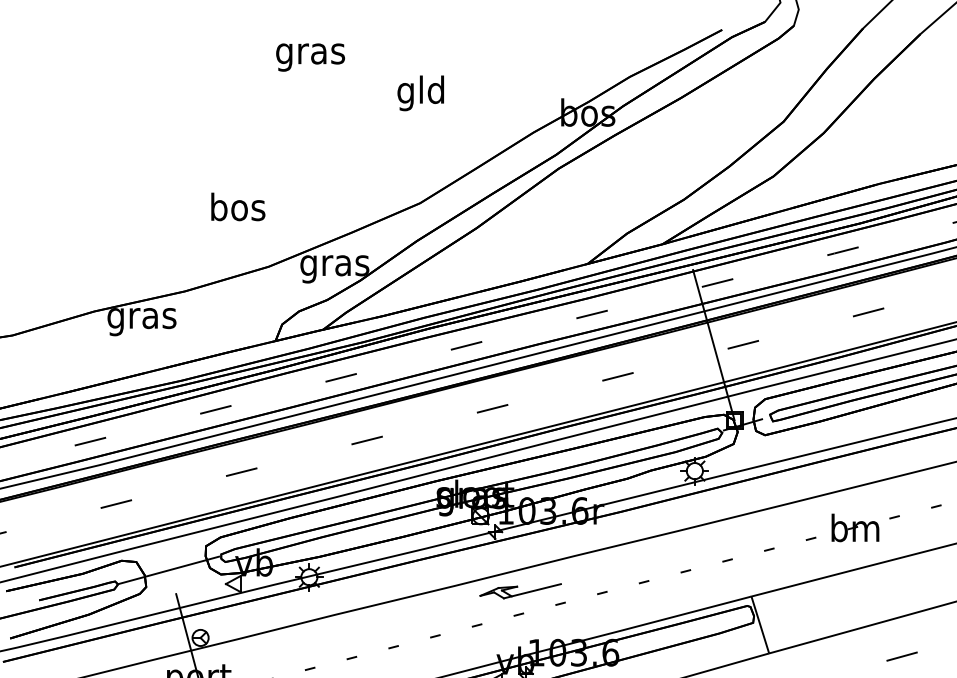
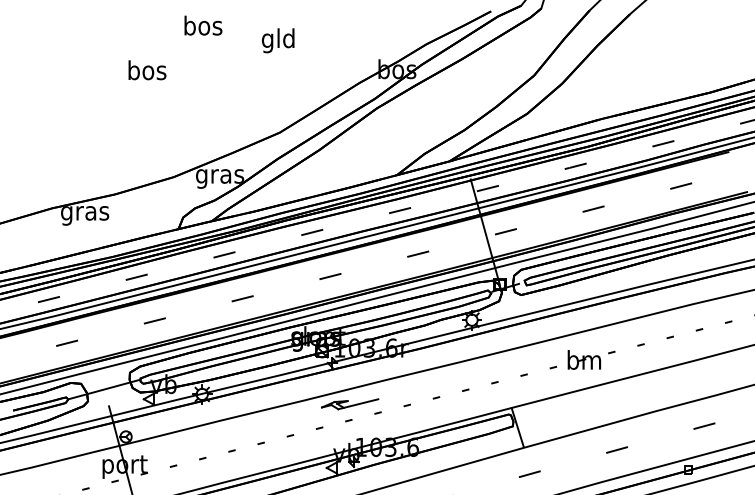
text: (311, 52) -> (203, 27), gras -> bos
text: (421, 92) -> (278, 40), moved
text: (238, 207) -> (147, 70), moved

